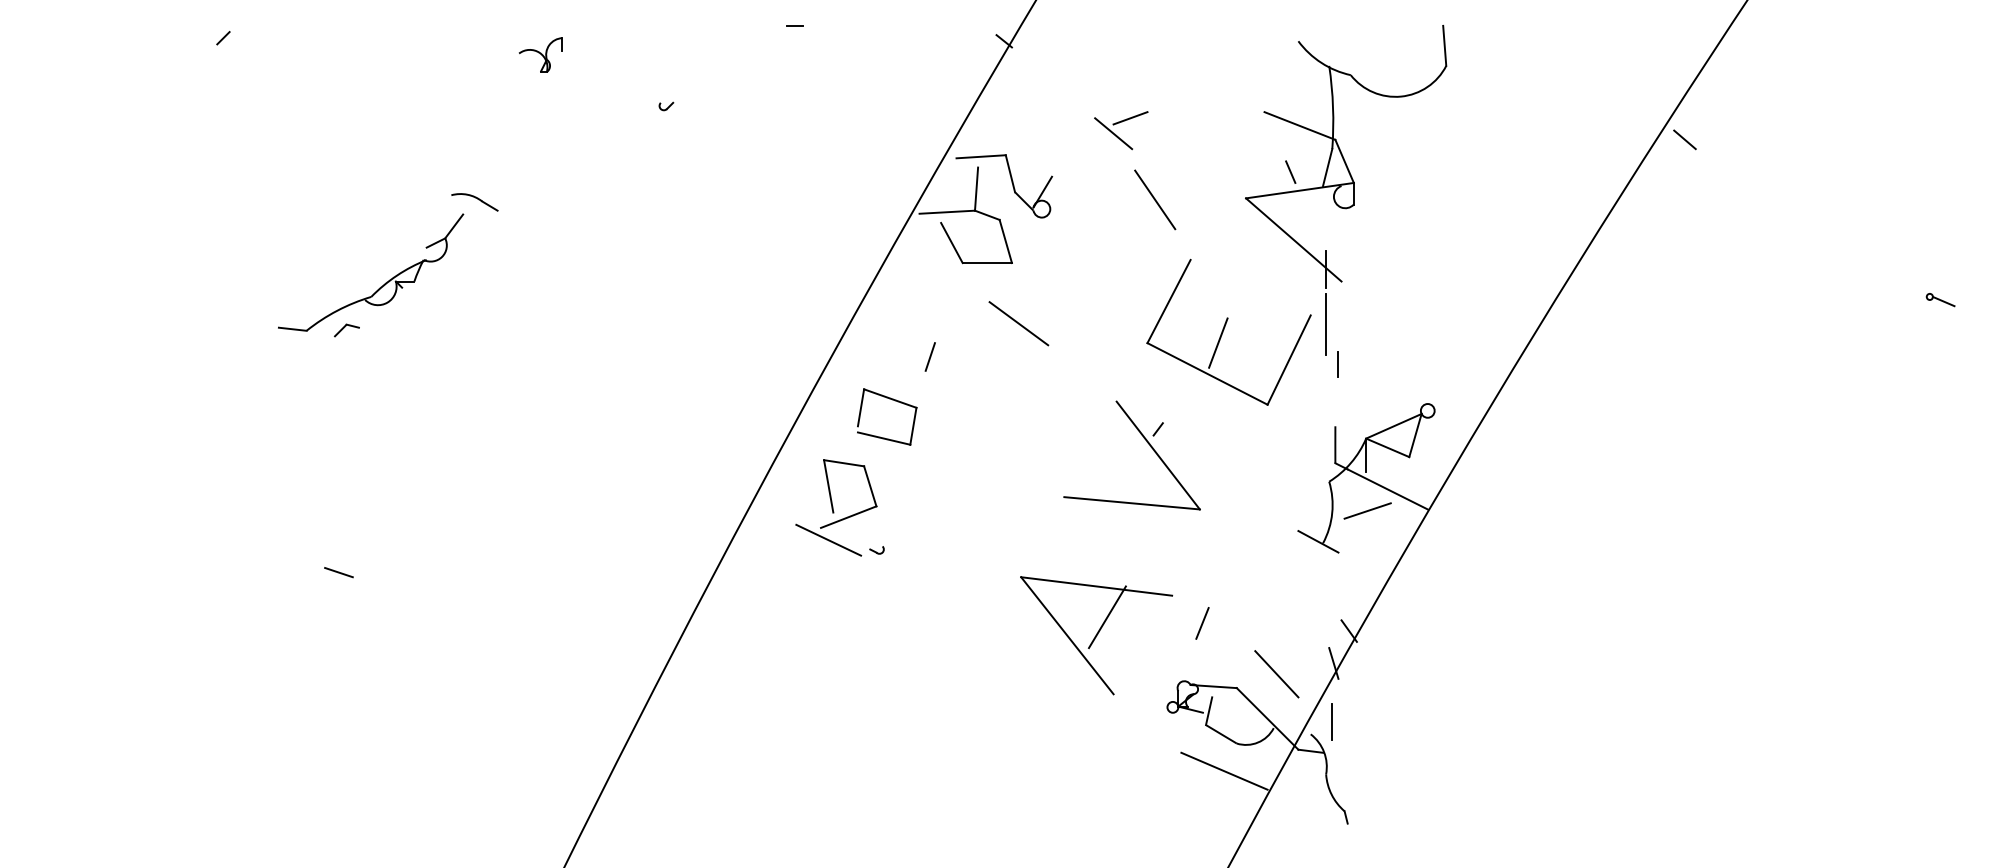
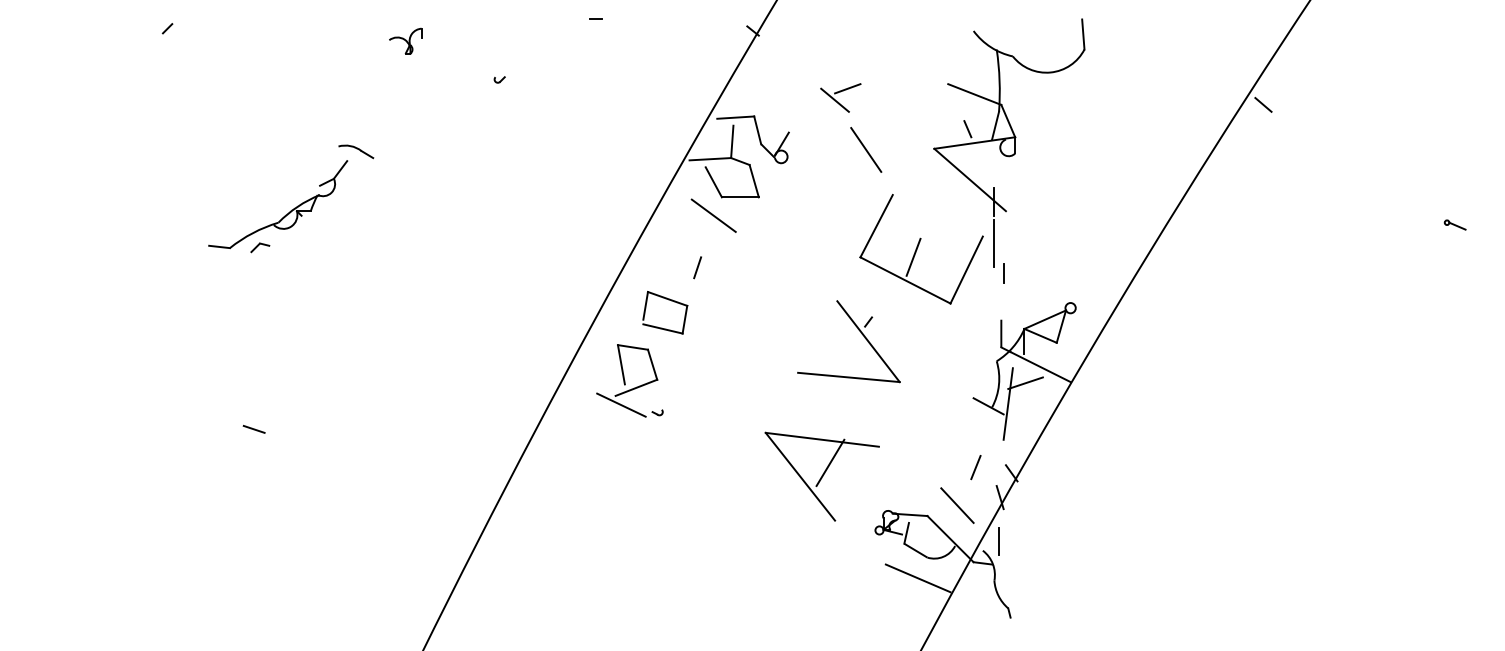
line: (1018, 323) -> (713, 215), moved
line: (1344, 538) -> (1008, 403), added
line: (1202, 623) -> (975, 467), moved

